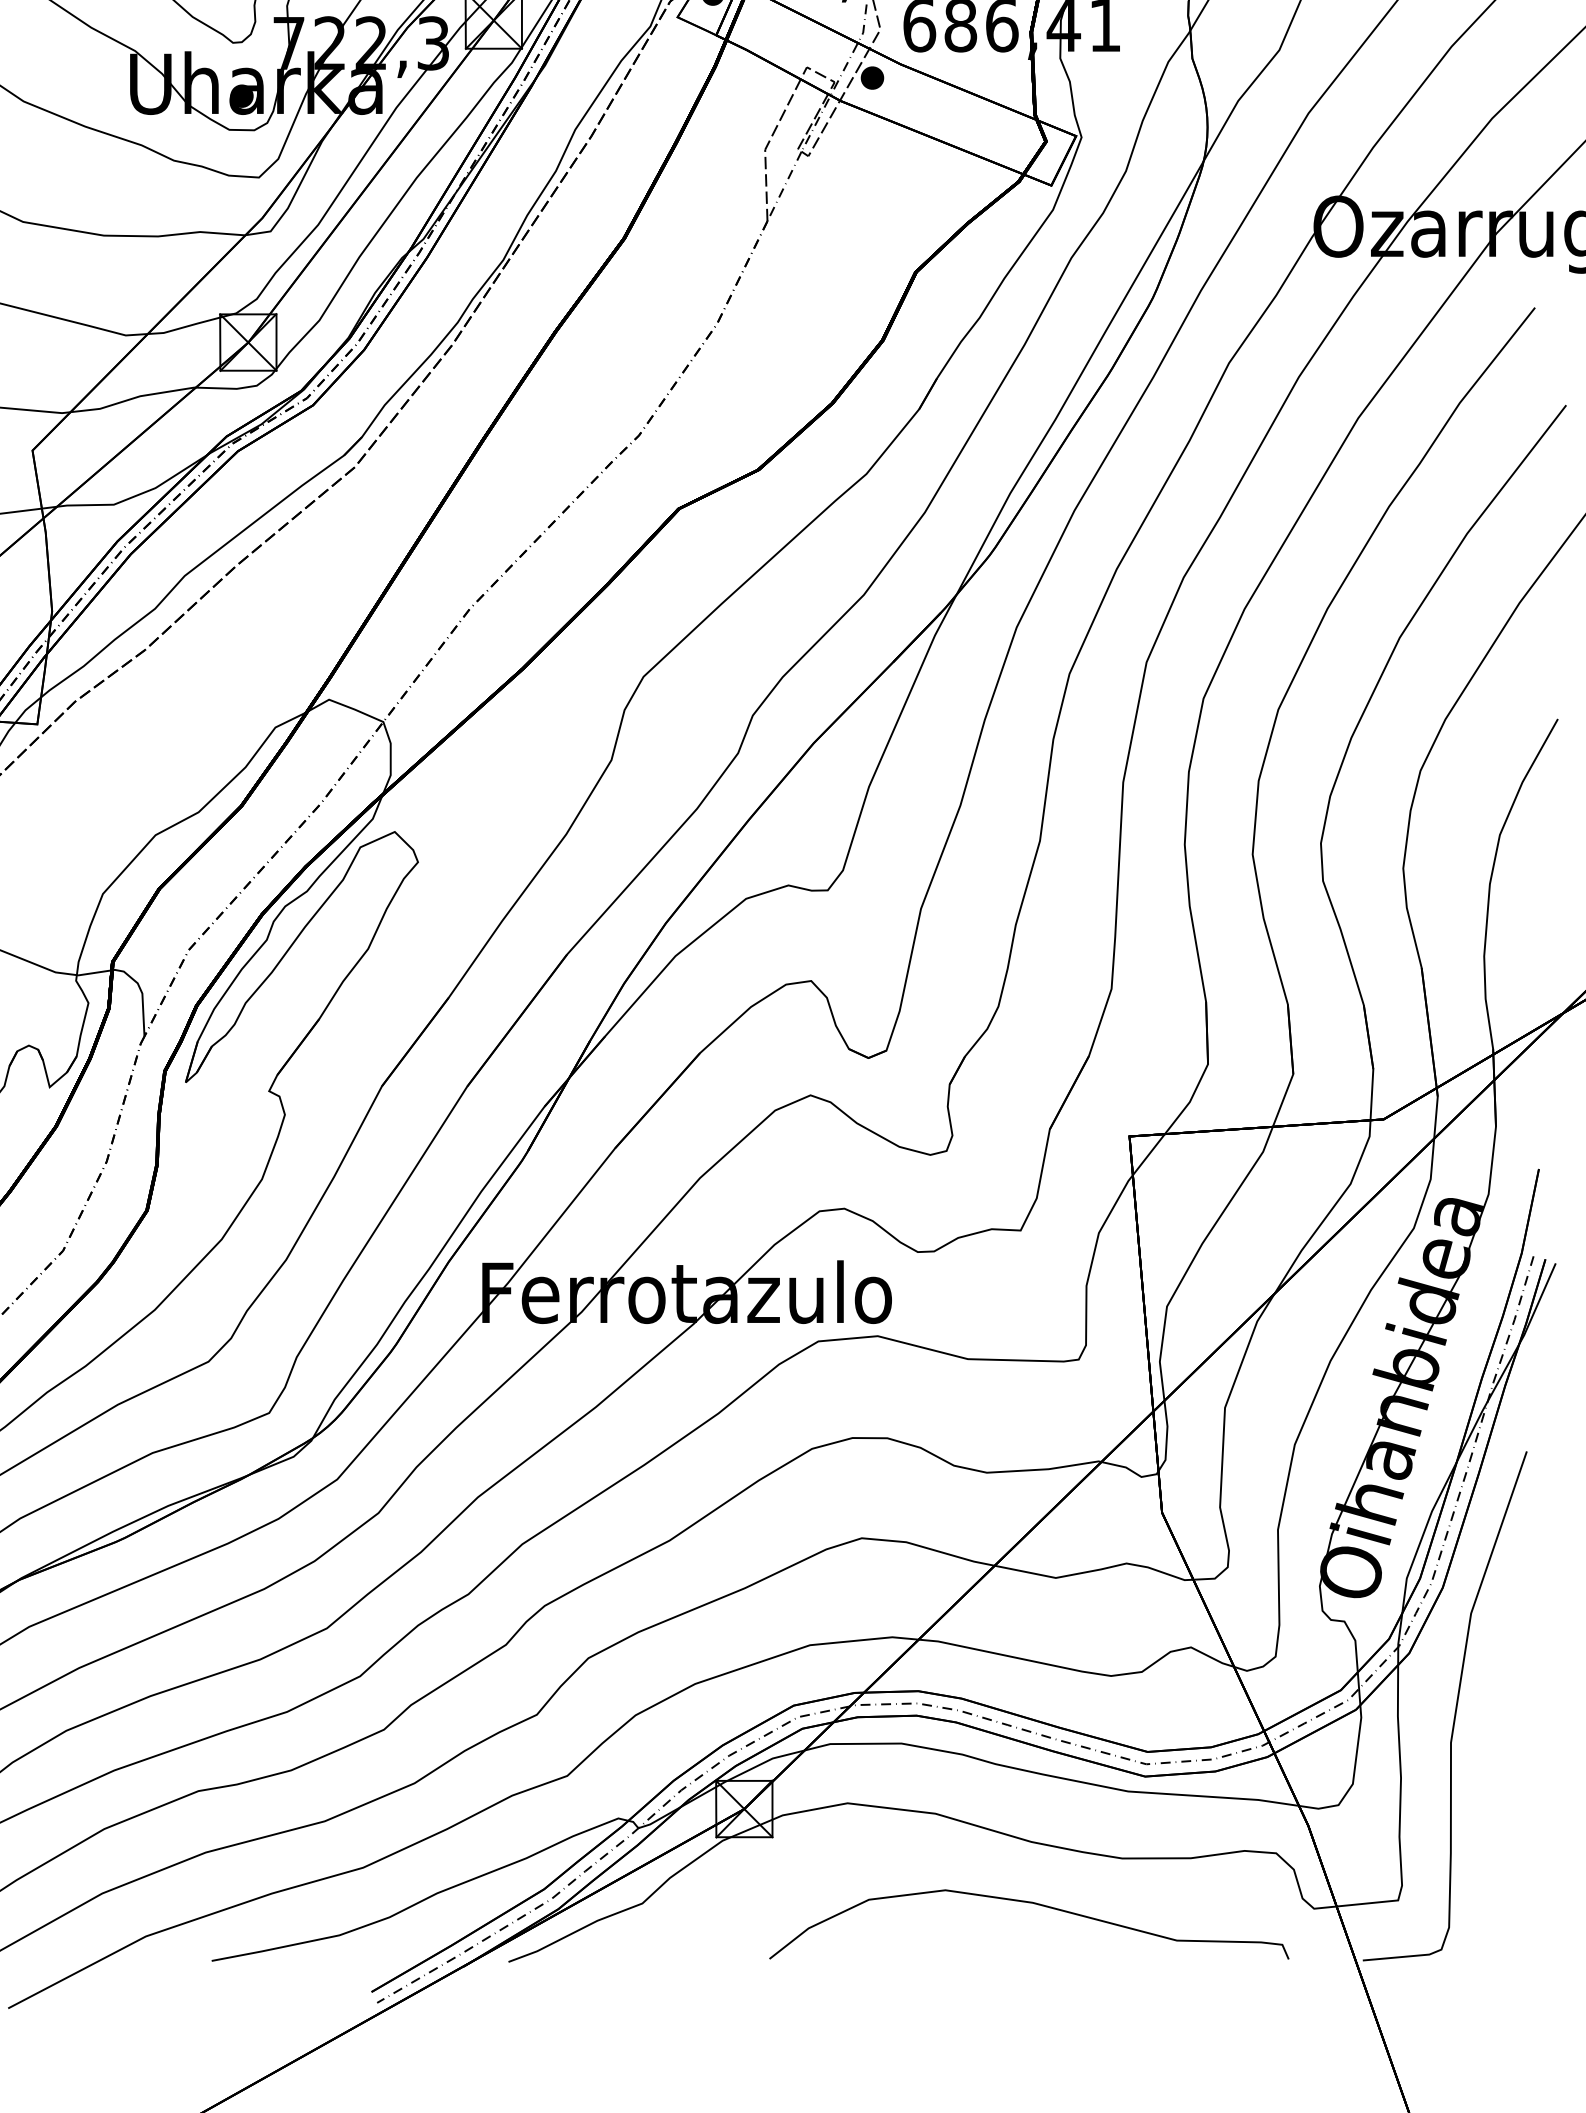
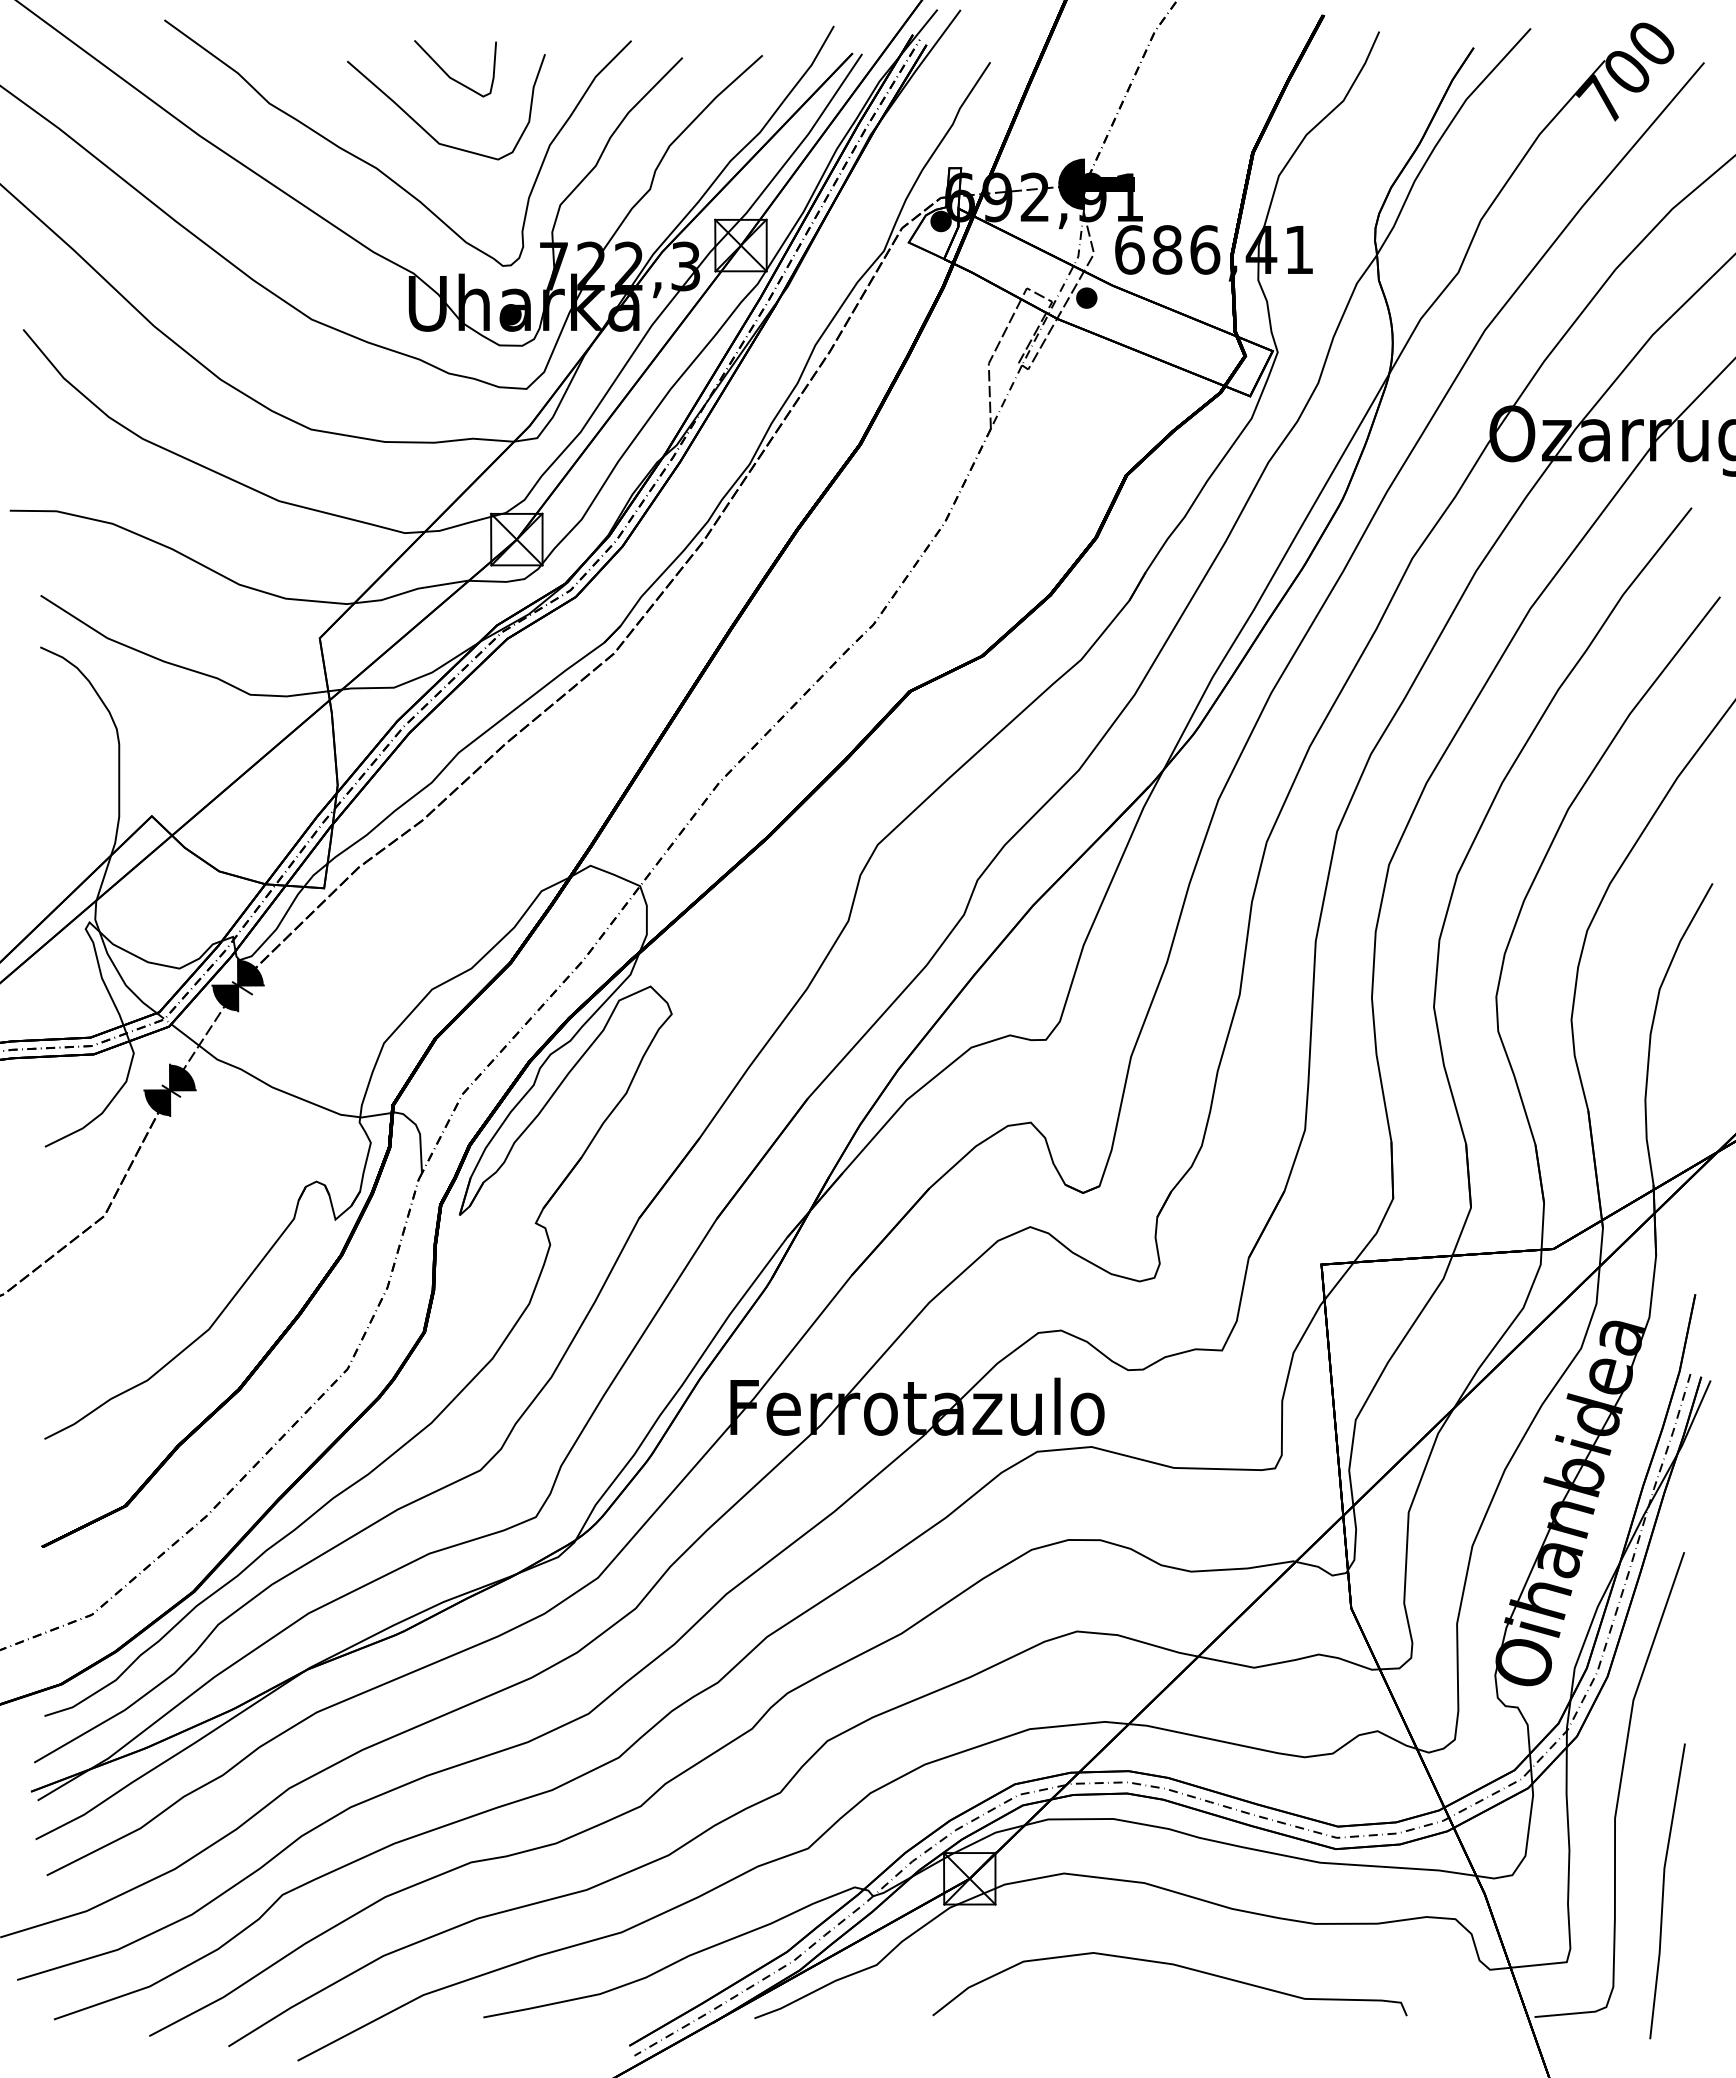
line: (1505, 1821) -> (1664, 1890), added
curve: (1030, 1904) -> (1171, 1965), moved

